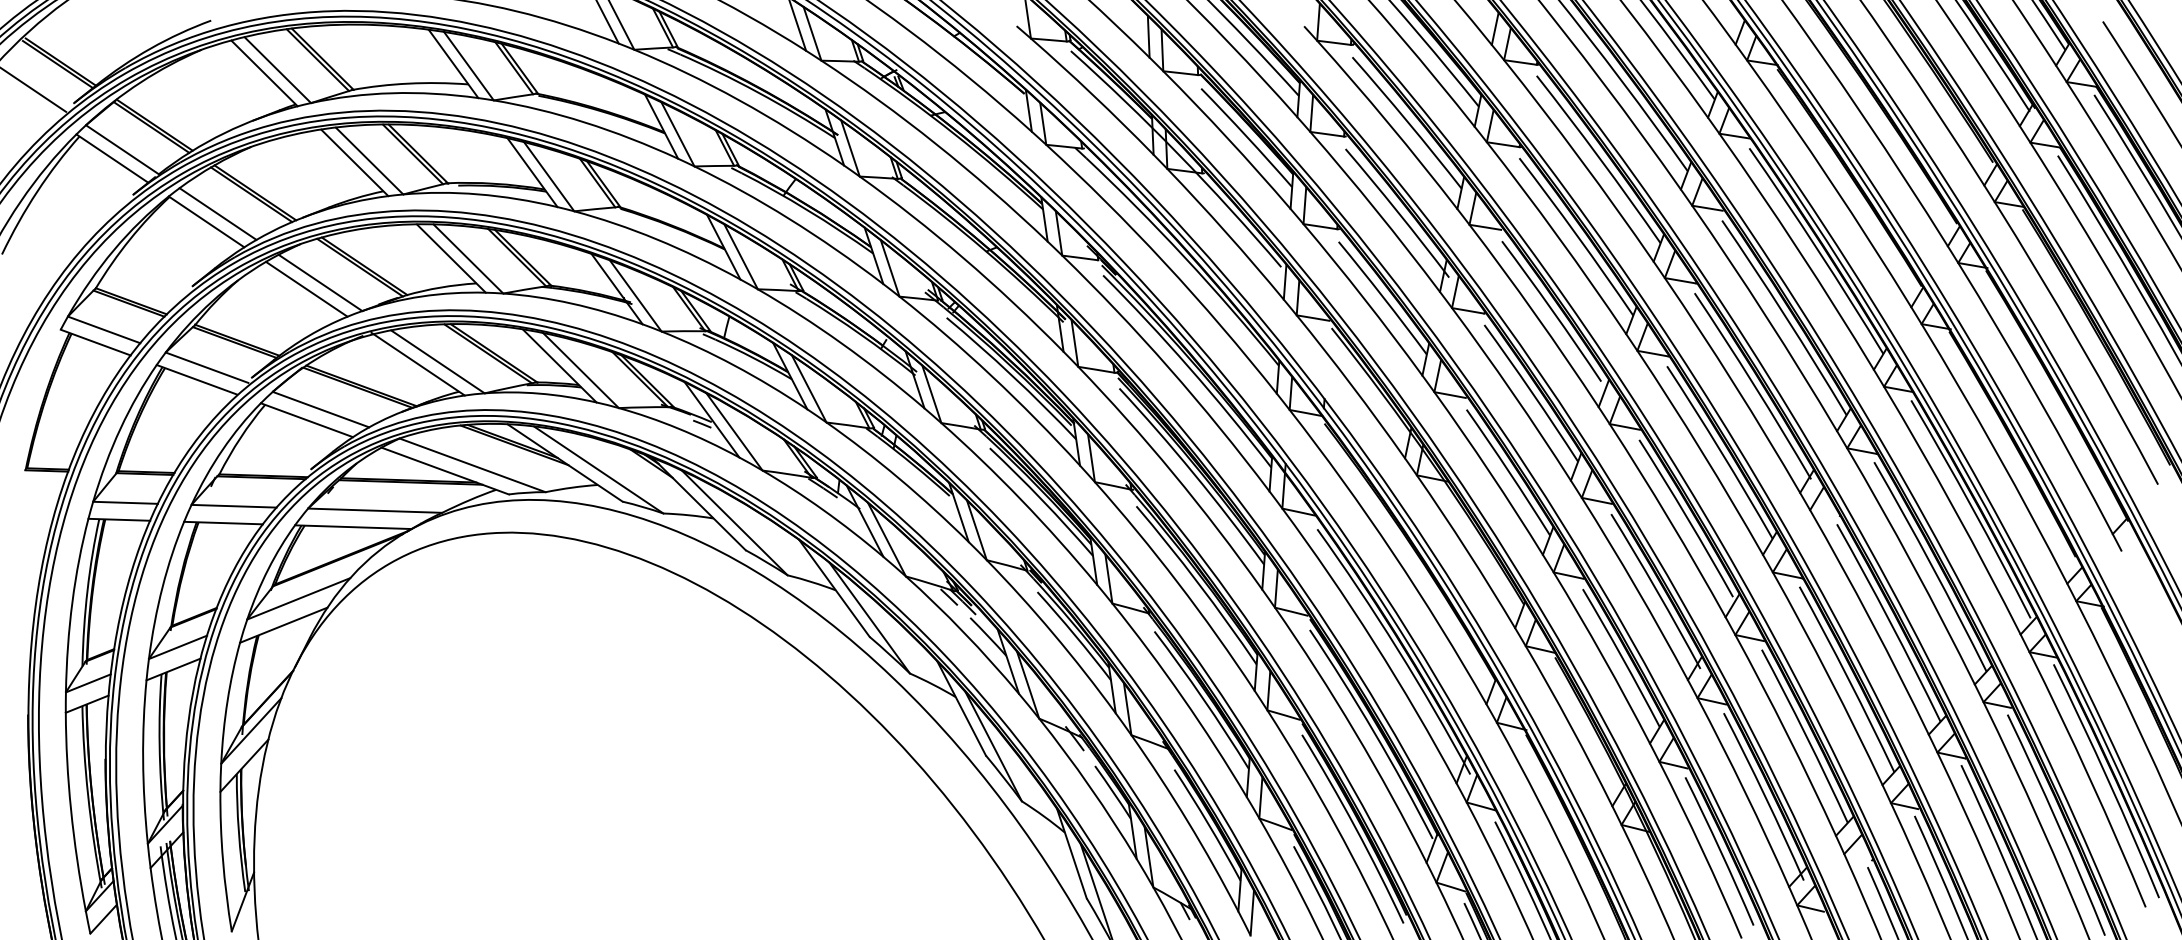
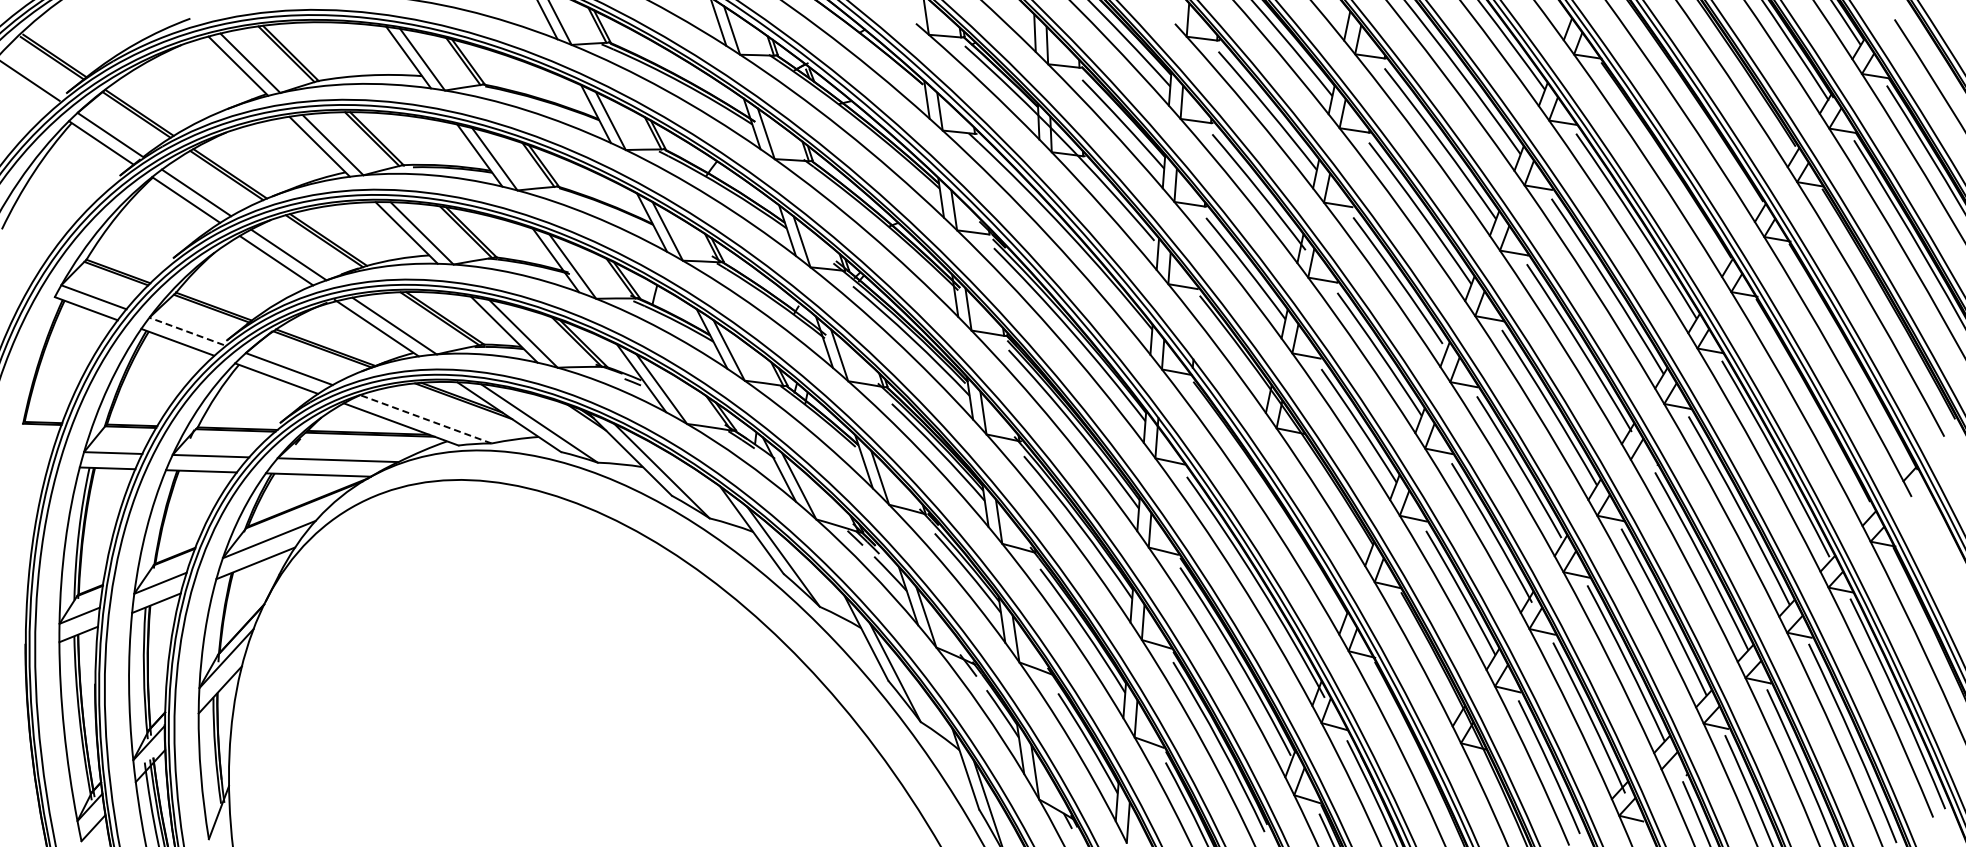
line: (206, 367) -> (186, 331), solid -> dashed
line: (472, 465) -> (425, 419), solid -> dashed

